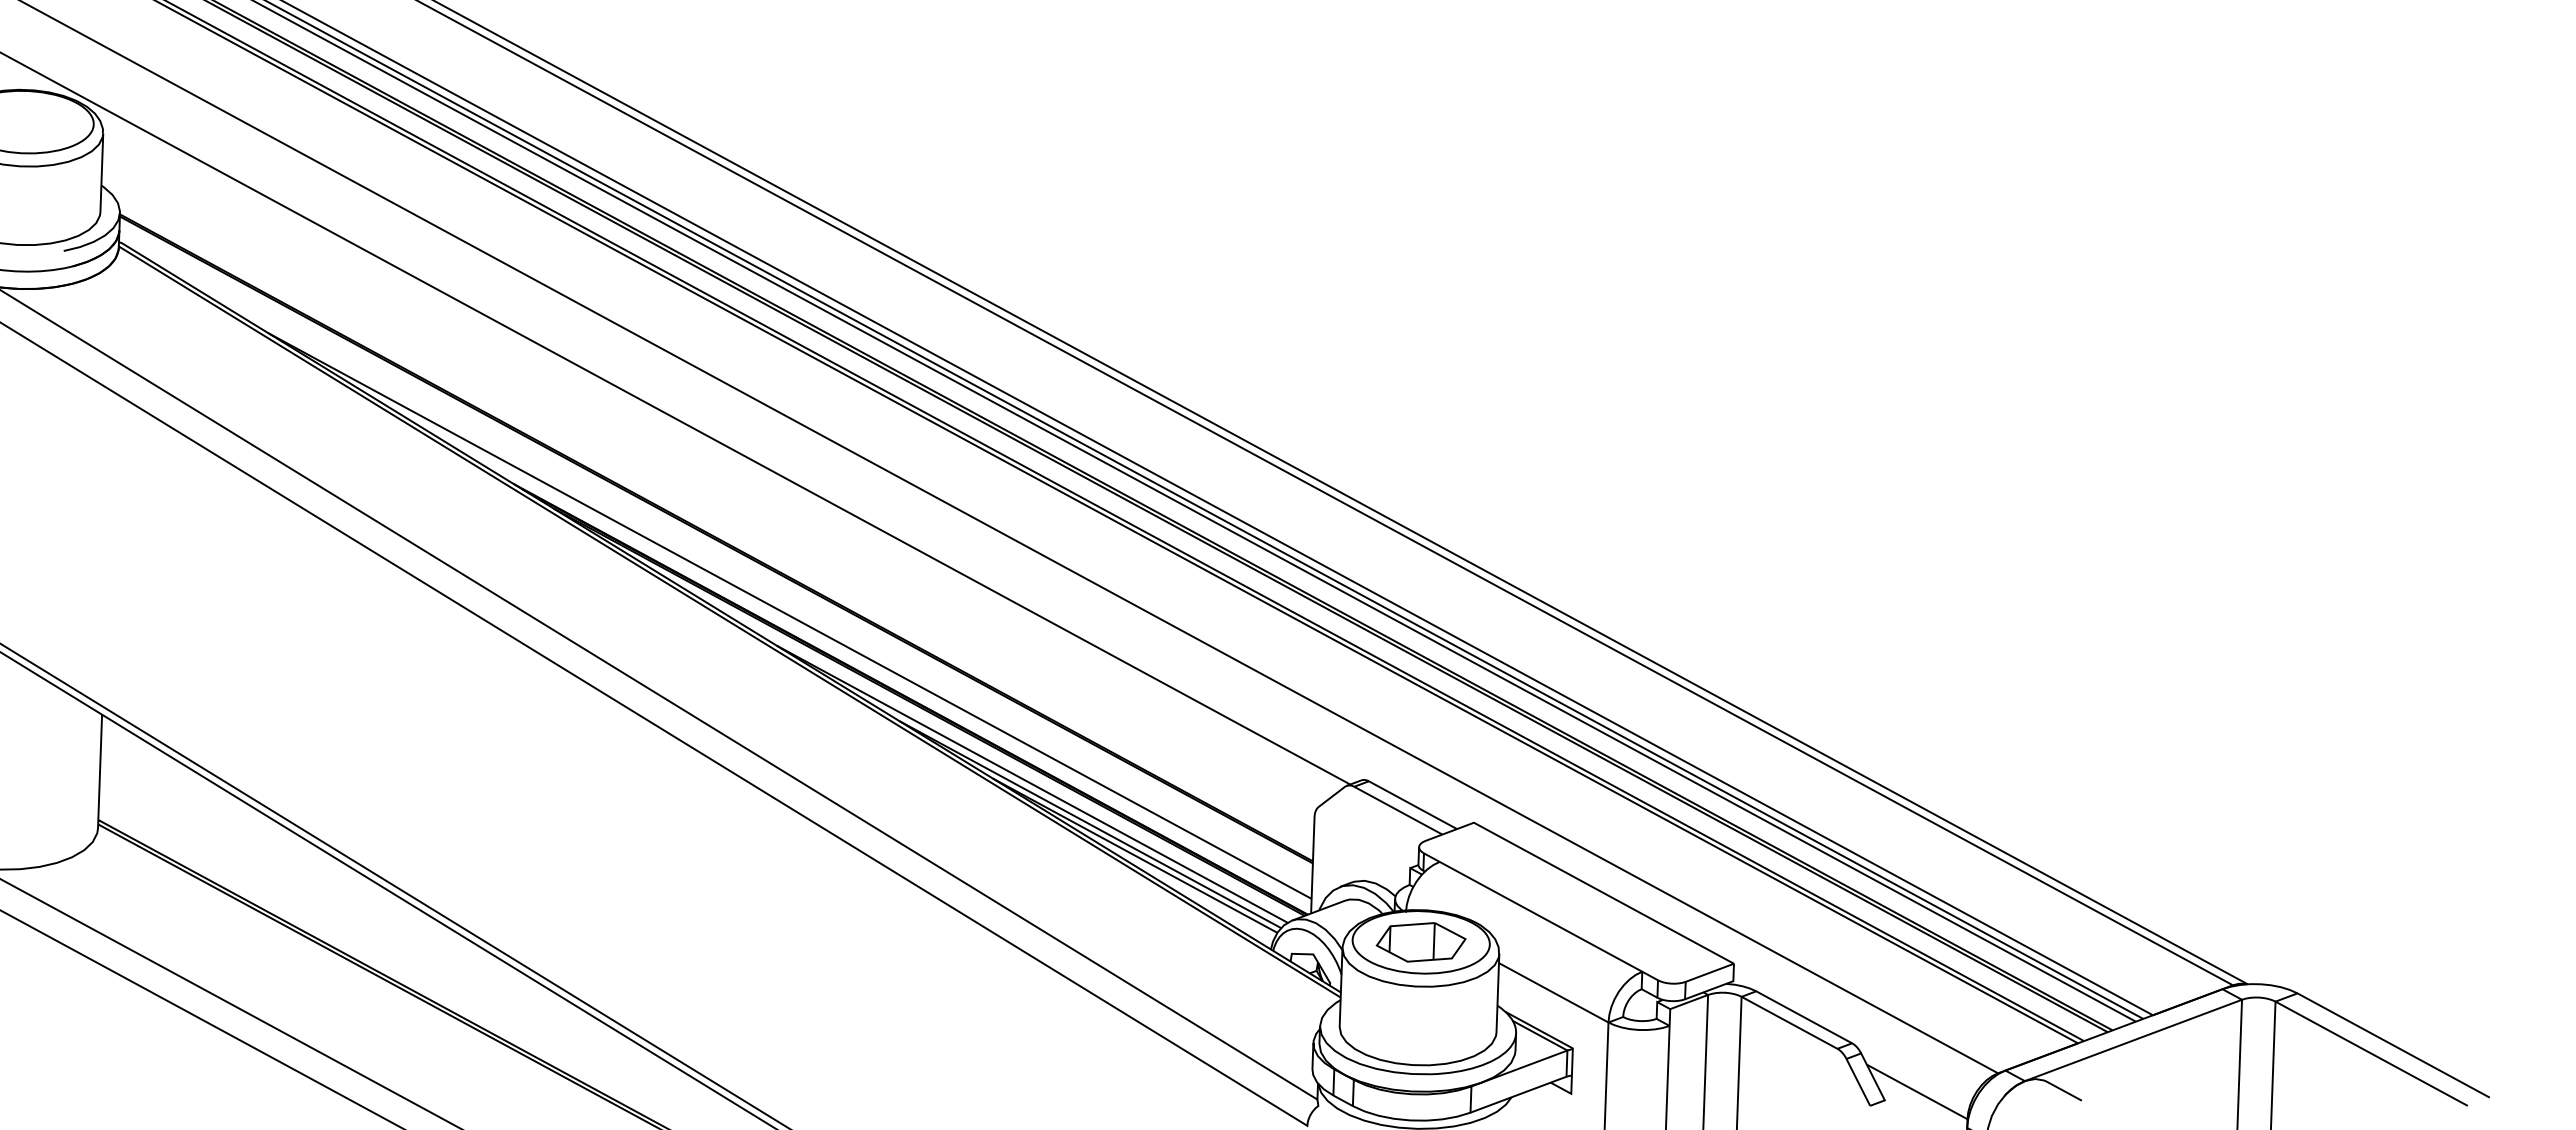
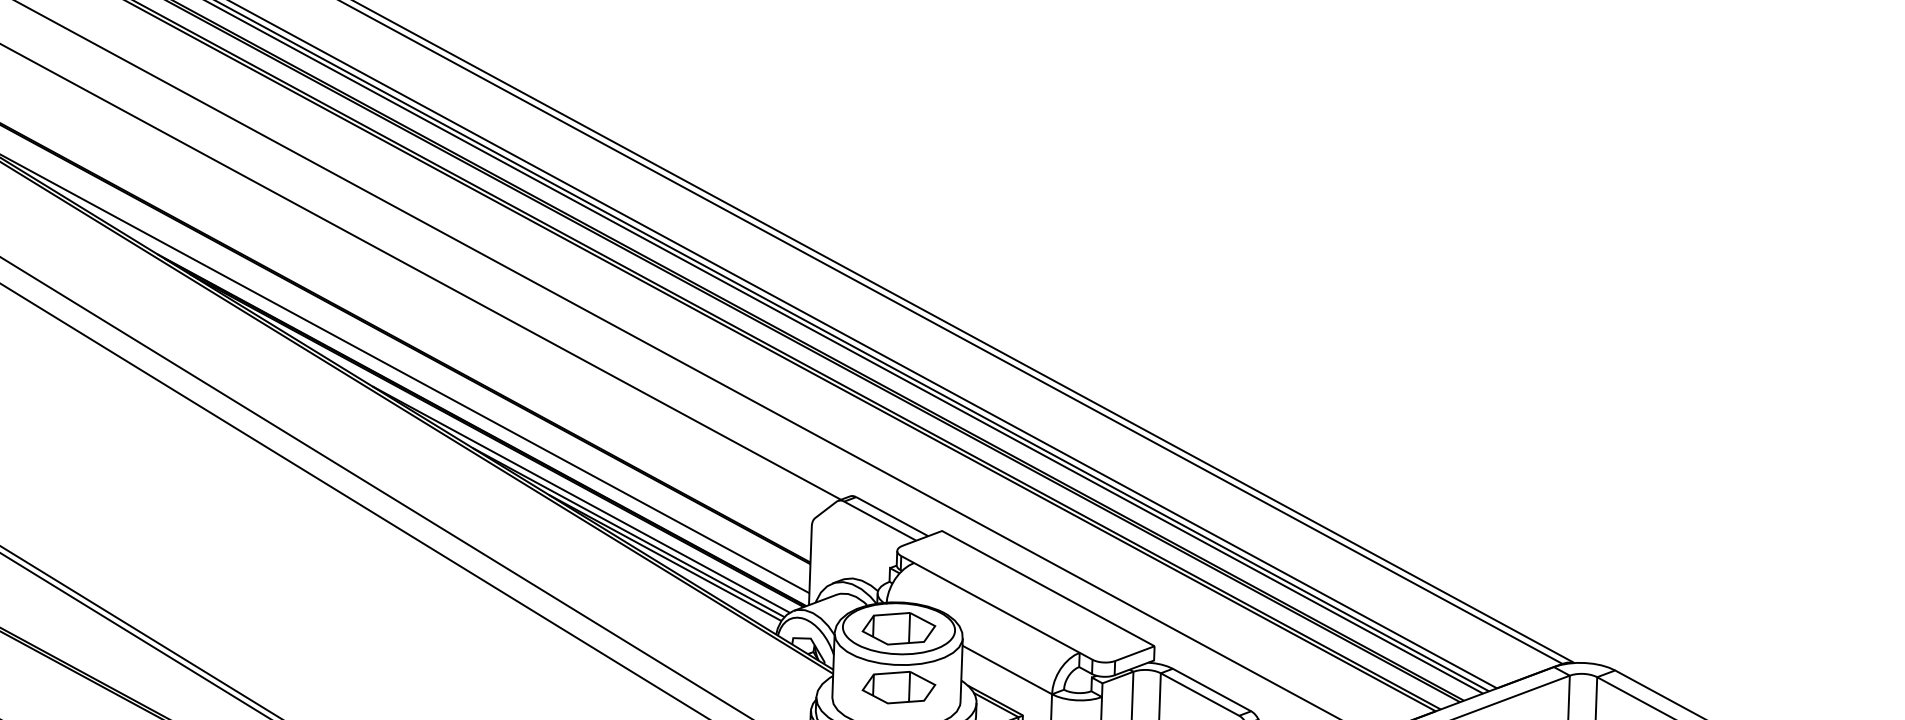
part: (1420, 1014) -> (898, 687), added

